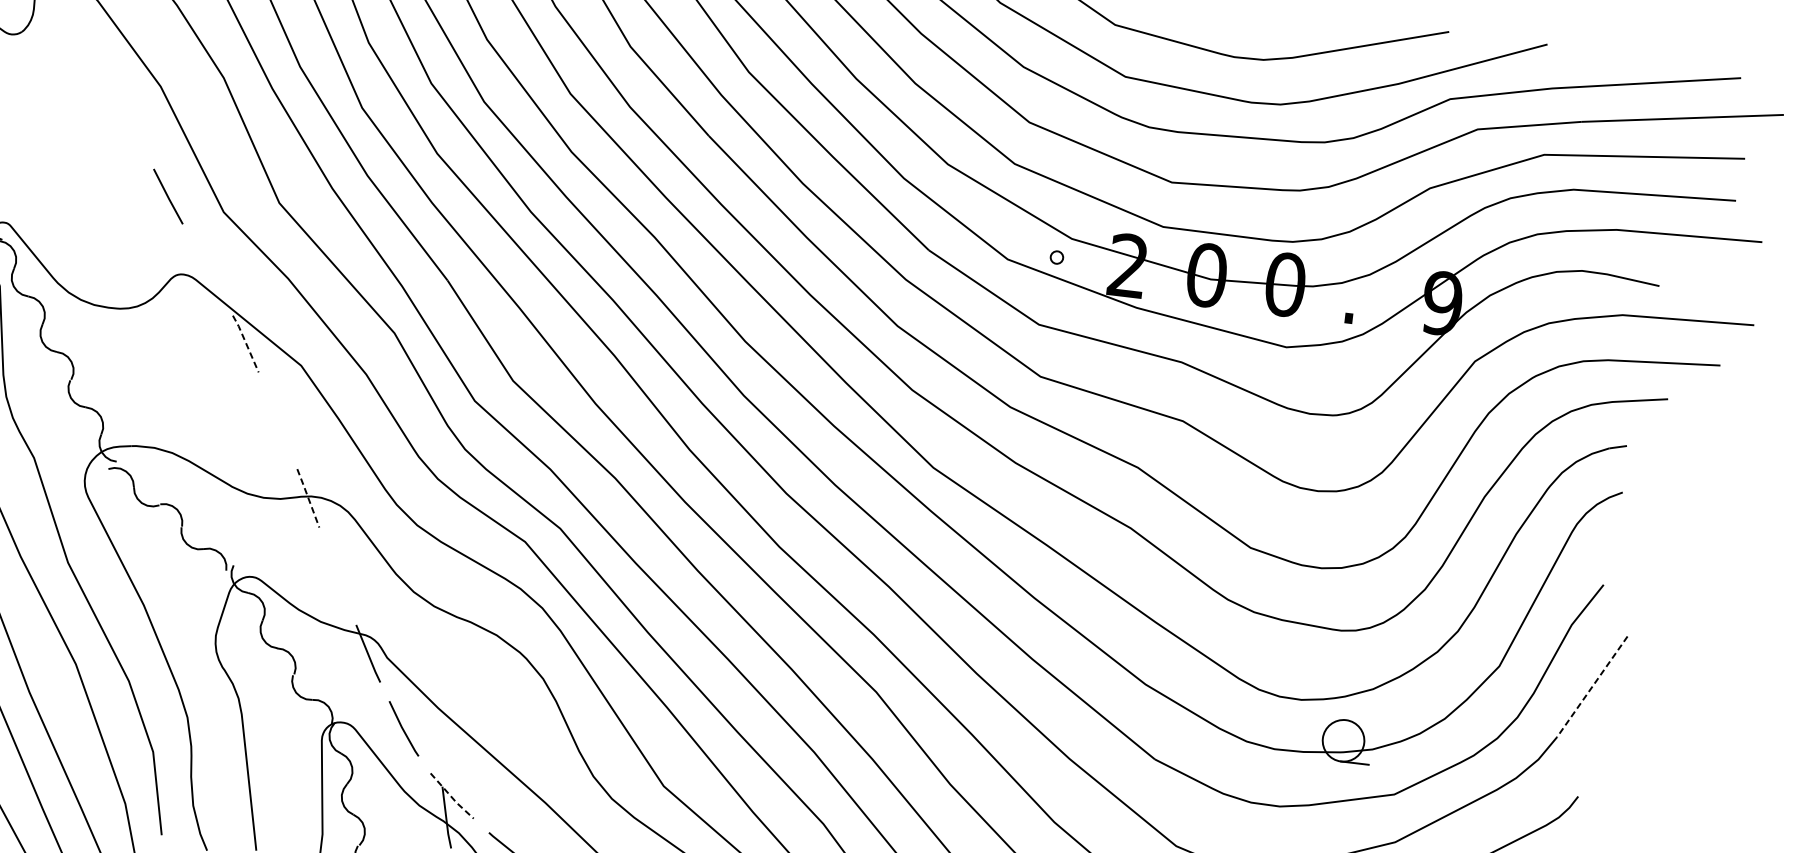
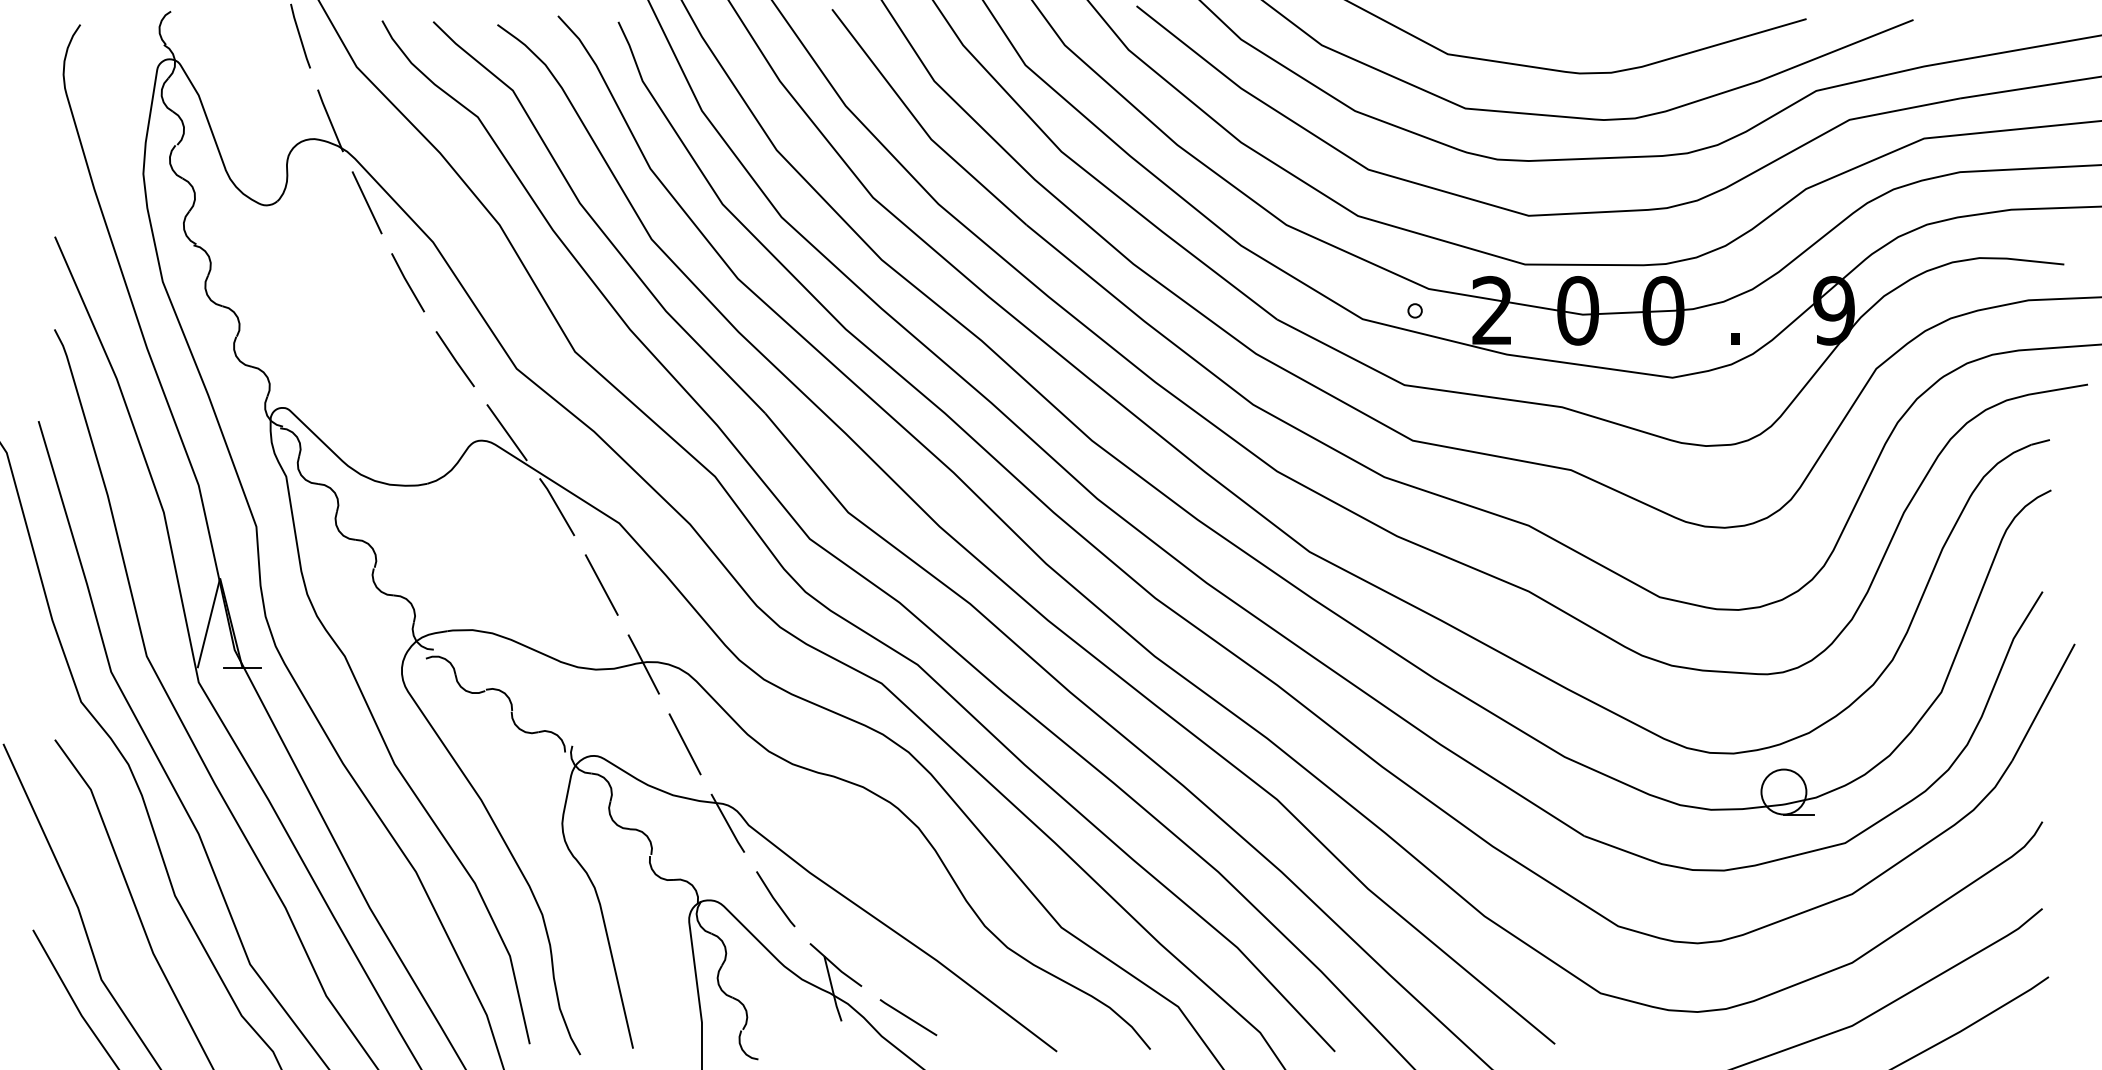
line: (103, 42) -> (366, 202), added
line: (133, 120) -> (408, 282), added
line: (207, 269) -> (506, 432), added
line: (246, 343) -> (557, 506), dashed -> solid
line: (278, 420) -> (601, 584), added
line: (308, 498) -> (643, 664), dashed -> solid
line: (336, 576) -> (684, 744), added
line: (1592, 686) -> (2043, 702), dashed -> solid
line: (451, 796) -> (835, 965), dashed -> solid

